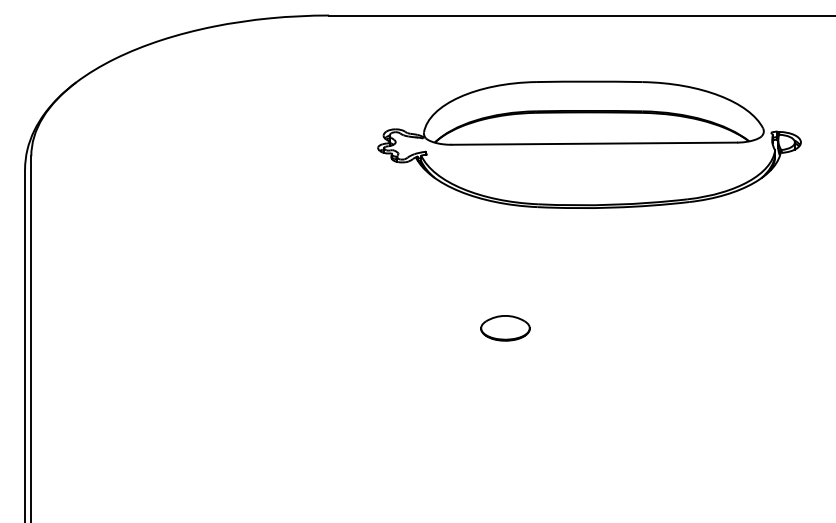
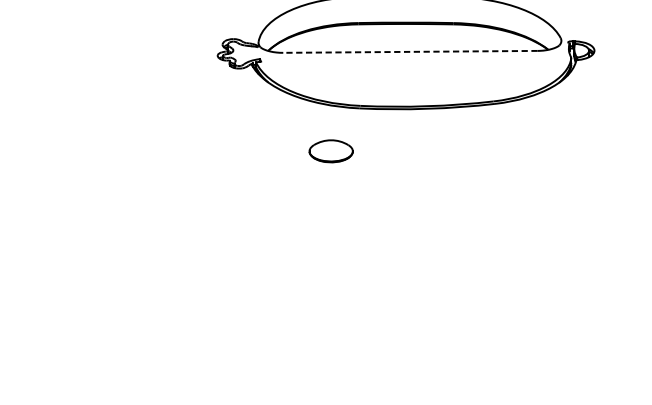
line: (594, 143) -> (410, 51), solid -> dashed
part: (505, 328) -> (331, 151), moved

